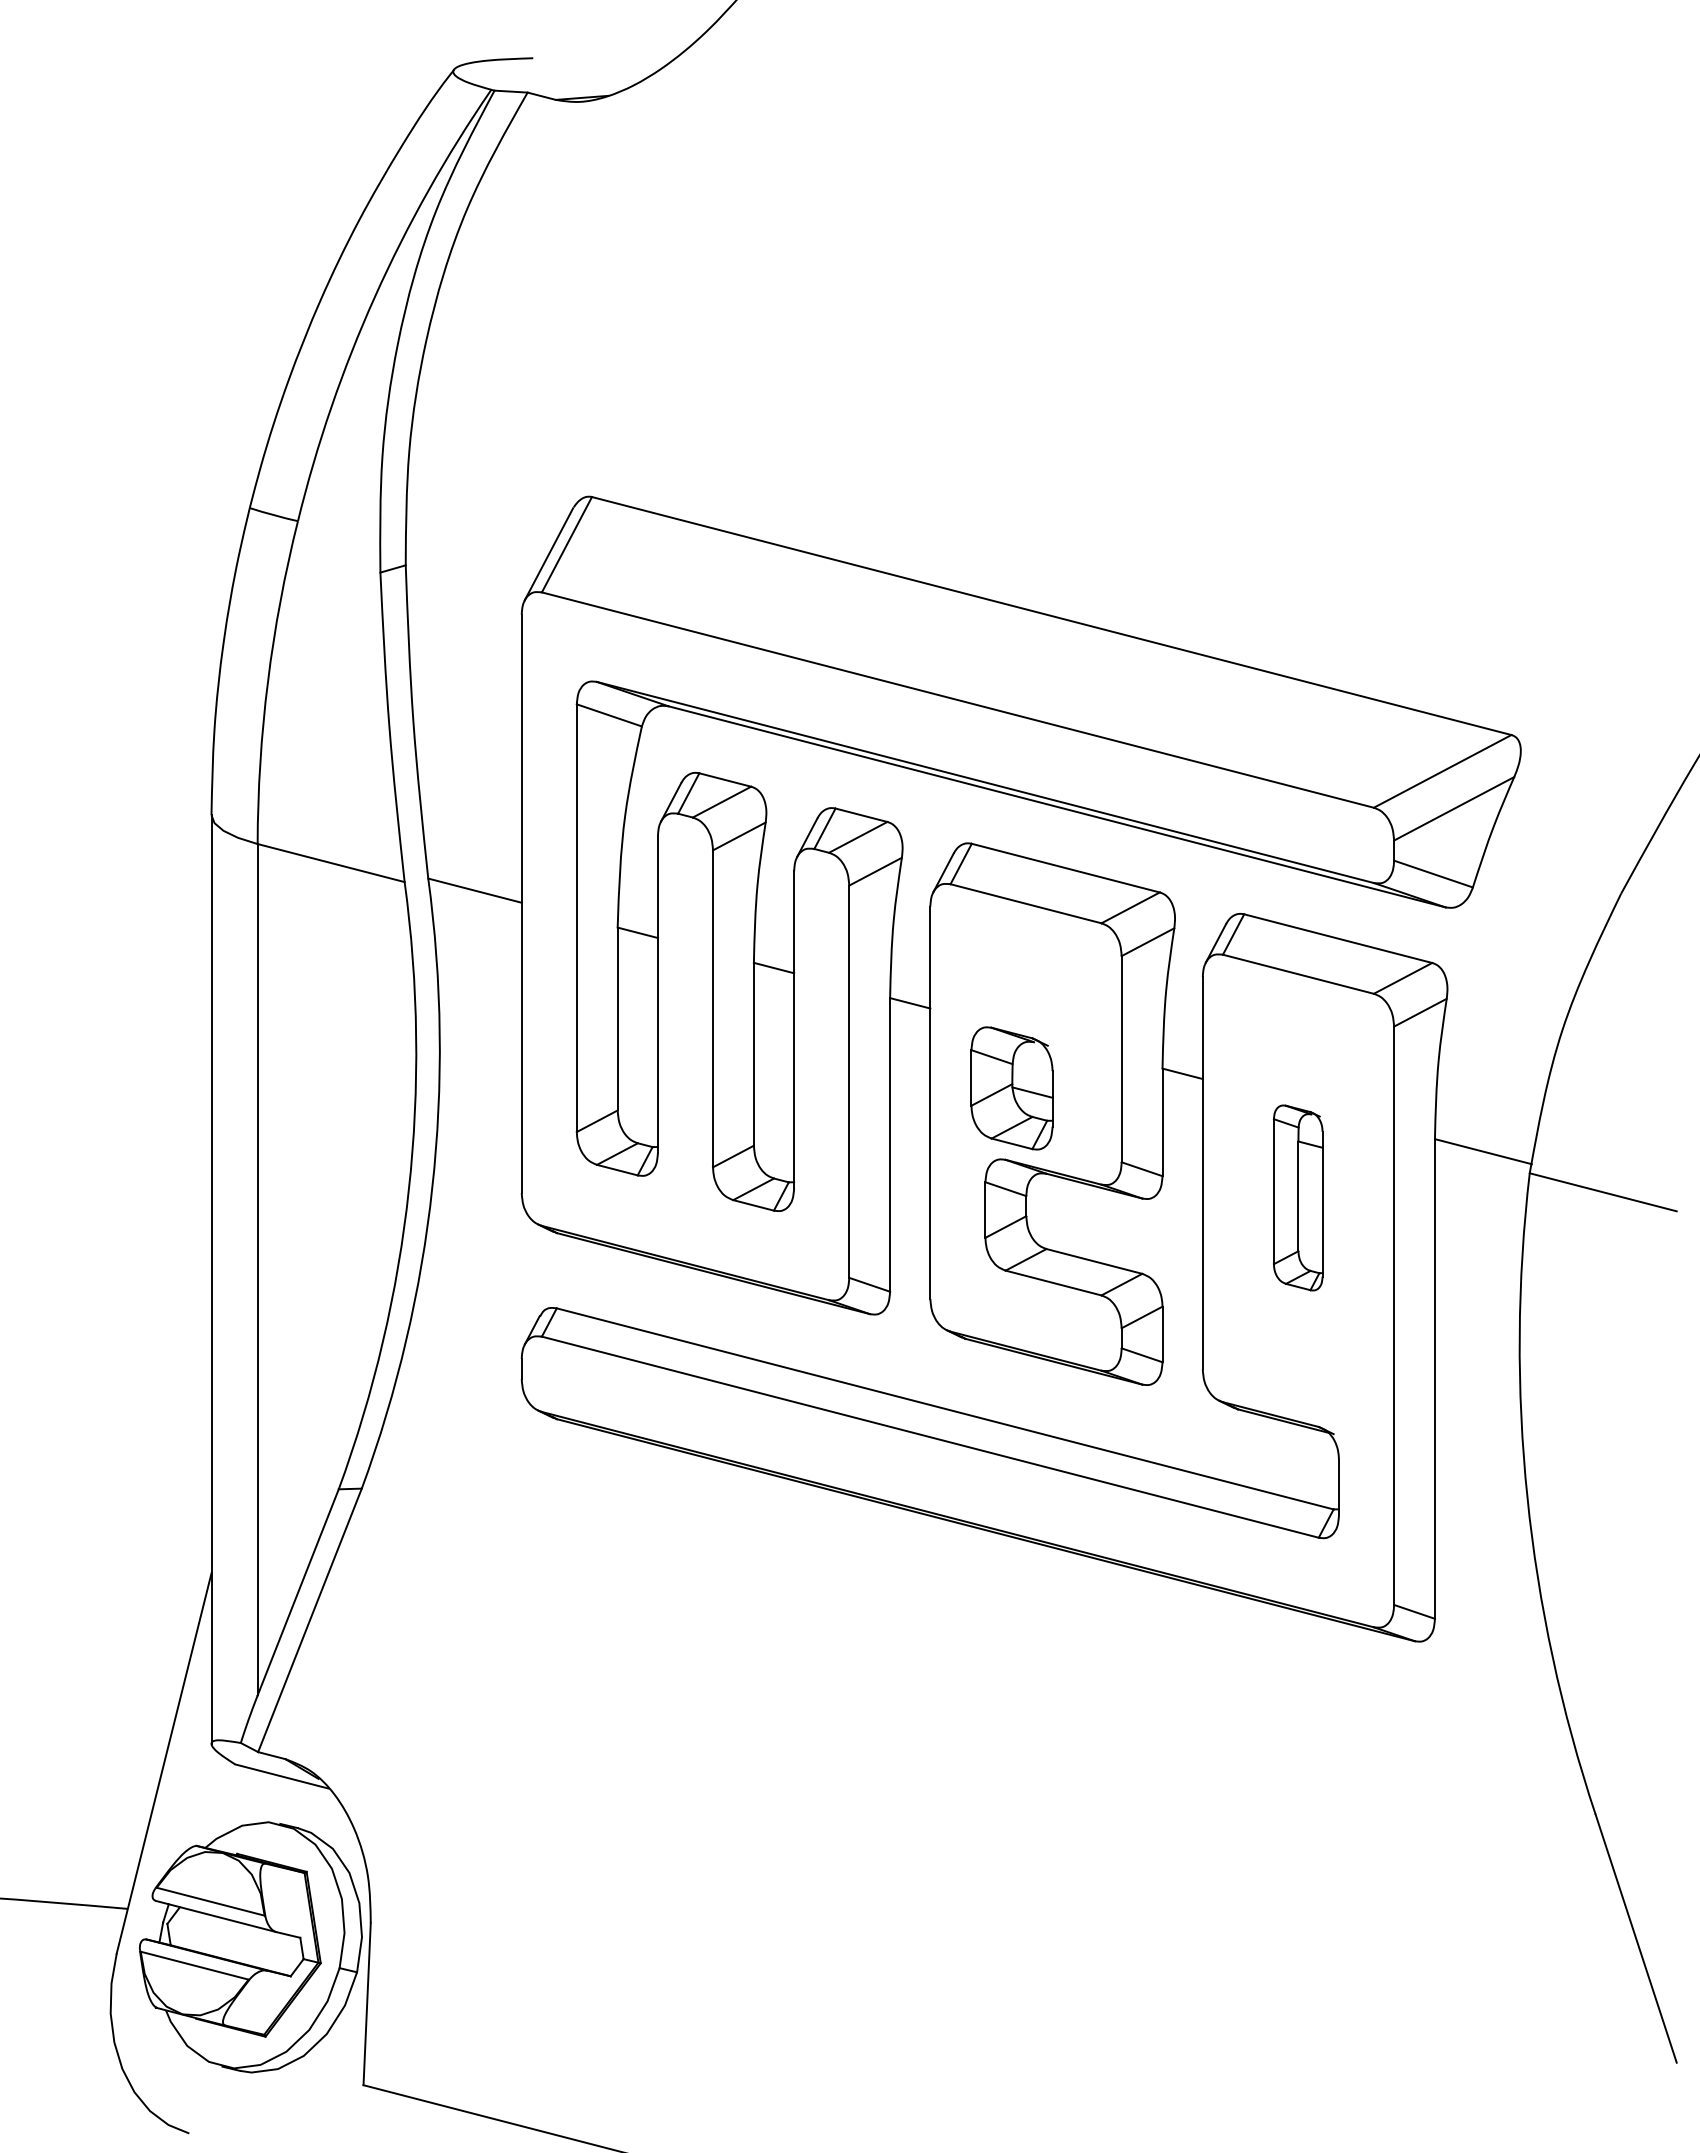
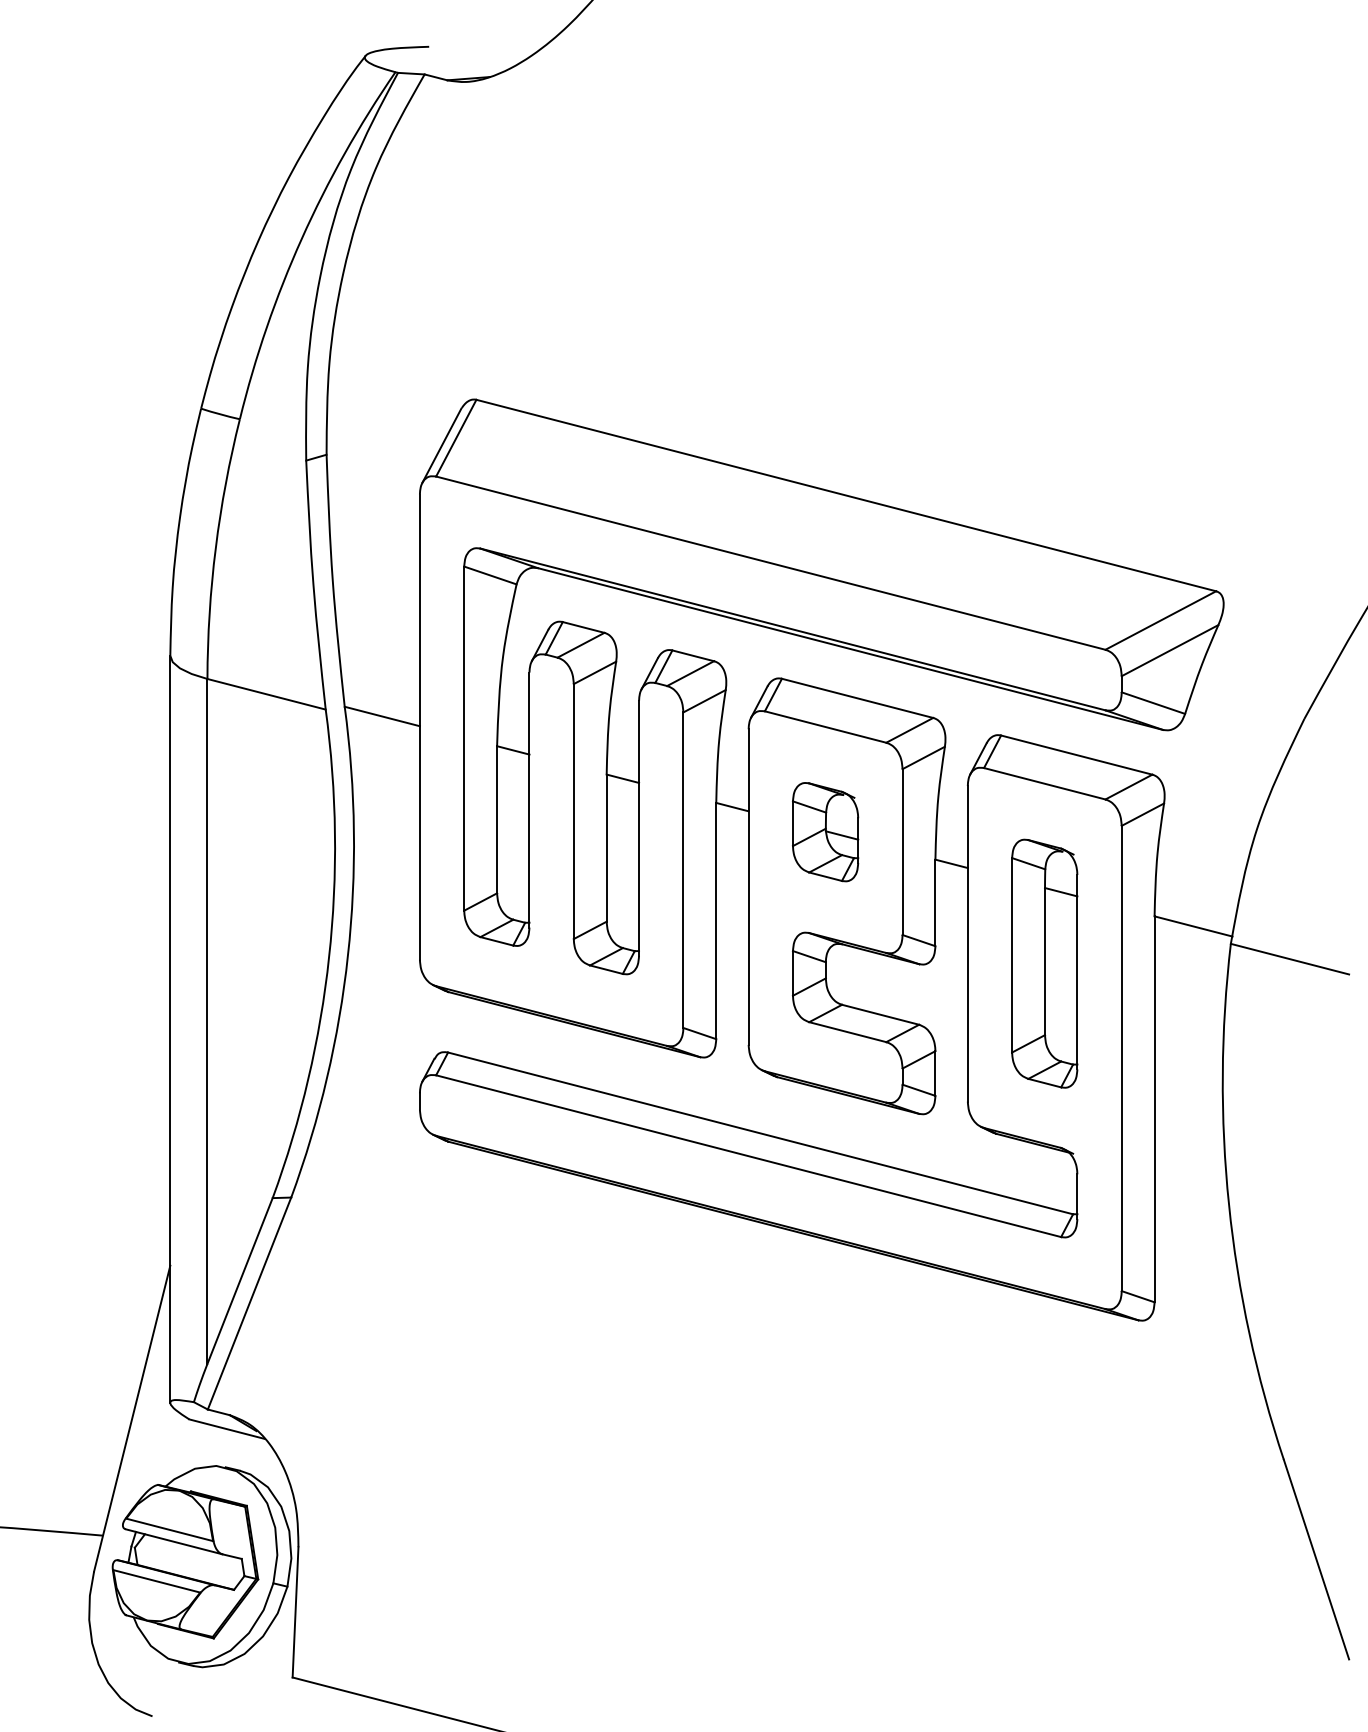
part: (1011, 1088) -> (825, 832), moved
part: (1297, 1197) -> (1044, 963), size x1.67

